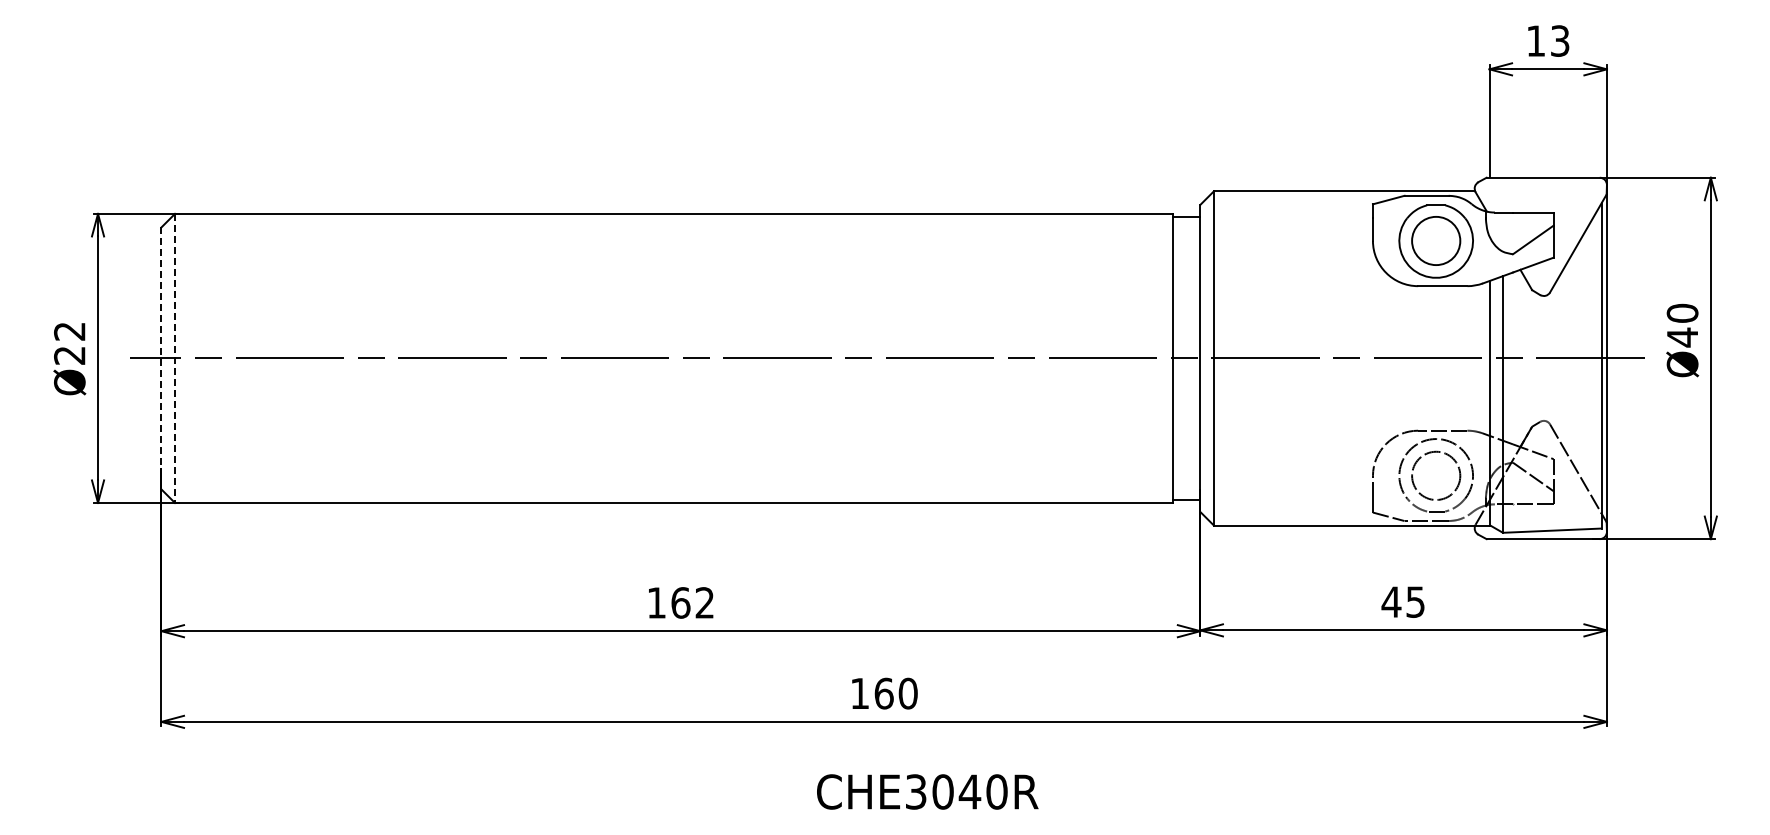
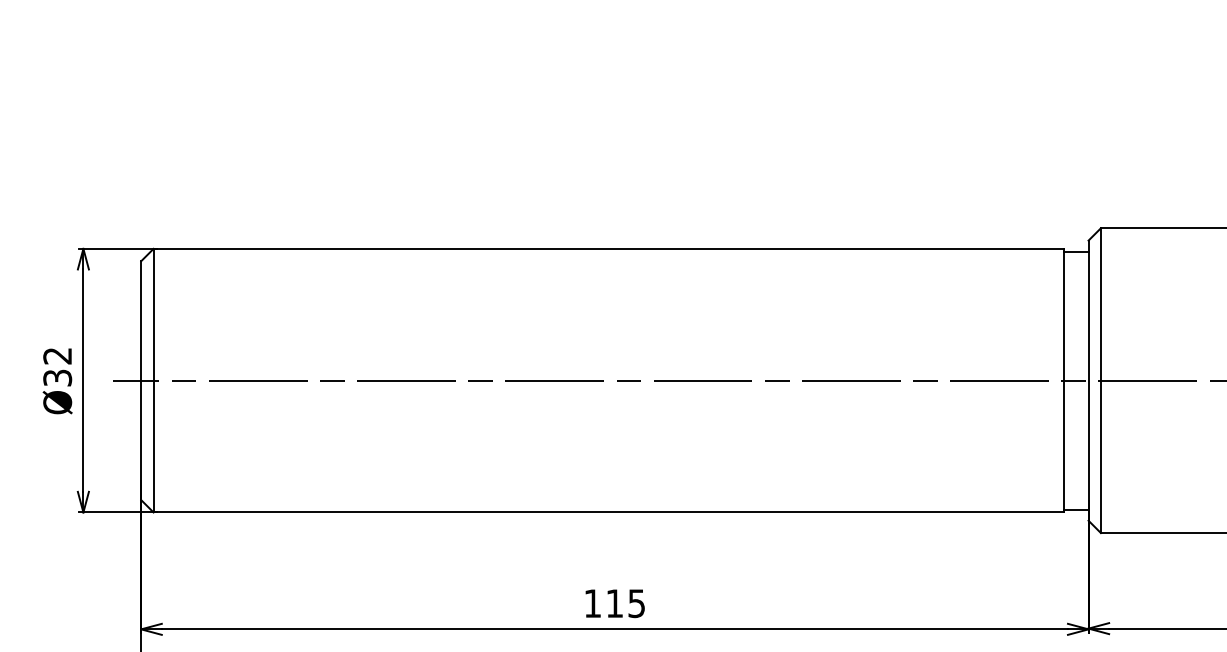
text: (69, 355) -> (57, 377), Ø22 -> Ø32
line: (161, 358) -> (141, 380), dashed -> solid
line: (175, 358) -> (154, 380), dashed -> solid
text: (692, 602) -> (625, 603), 162 -> 115

